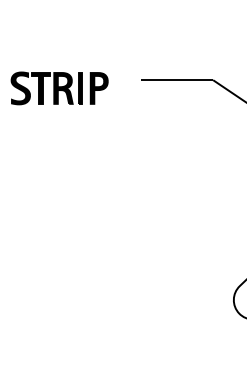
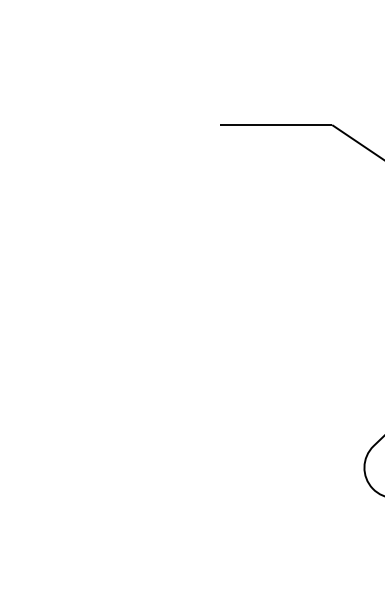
part: (59, 88) -> (92, 138), removed

